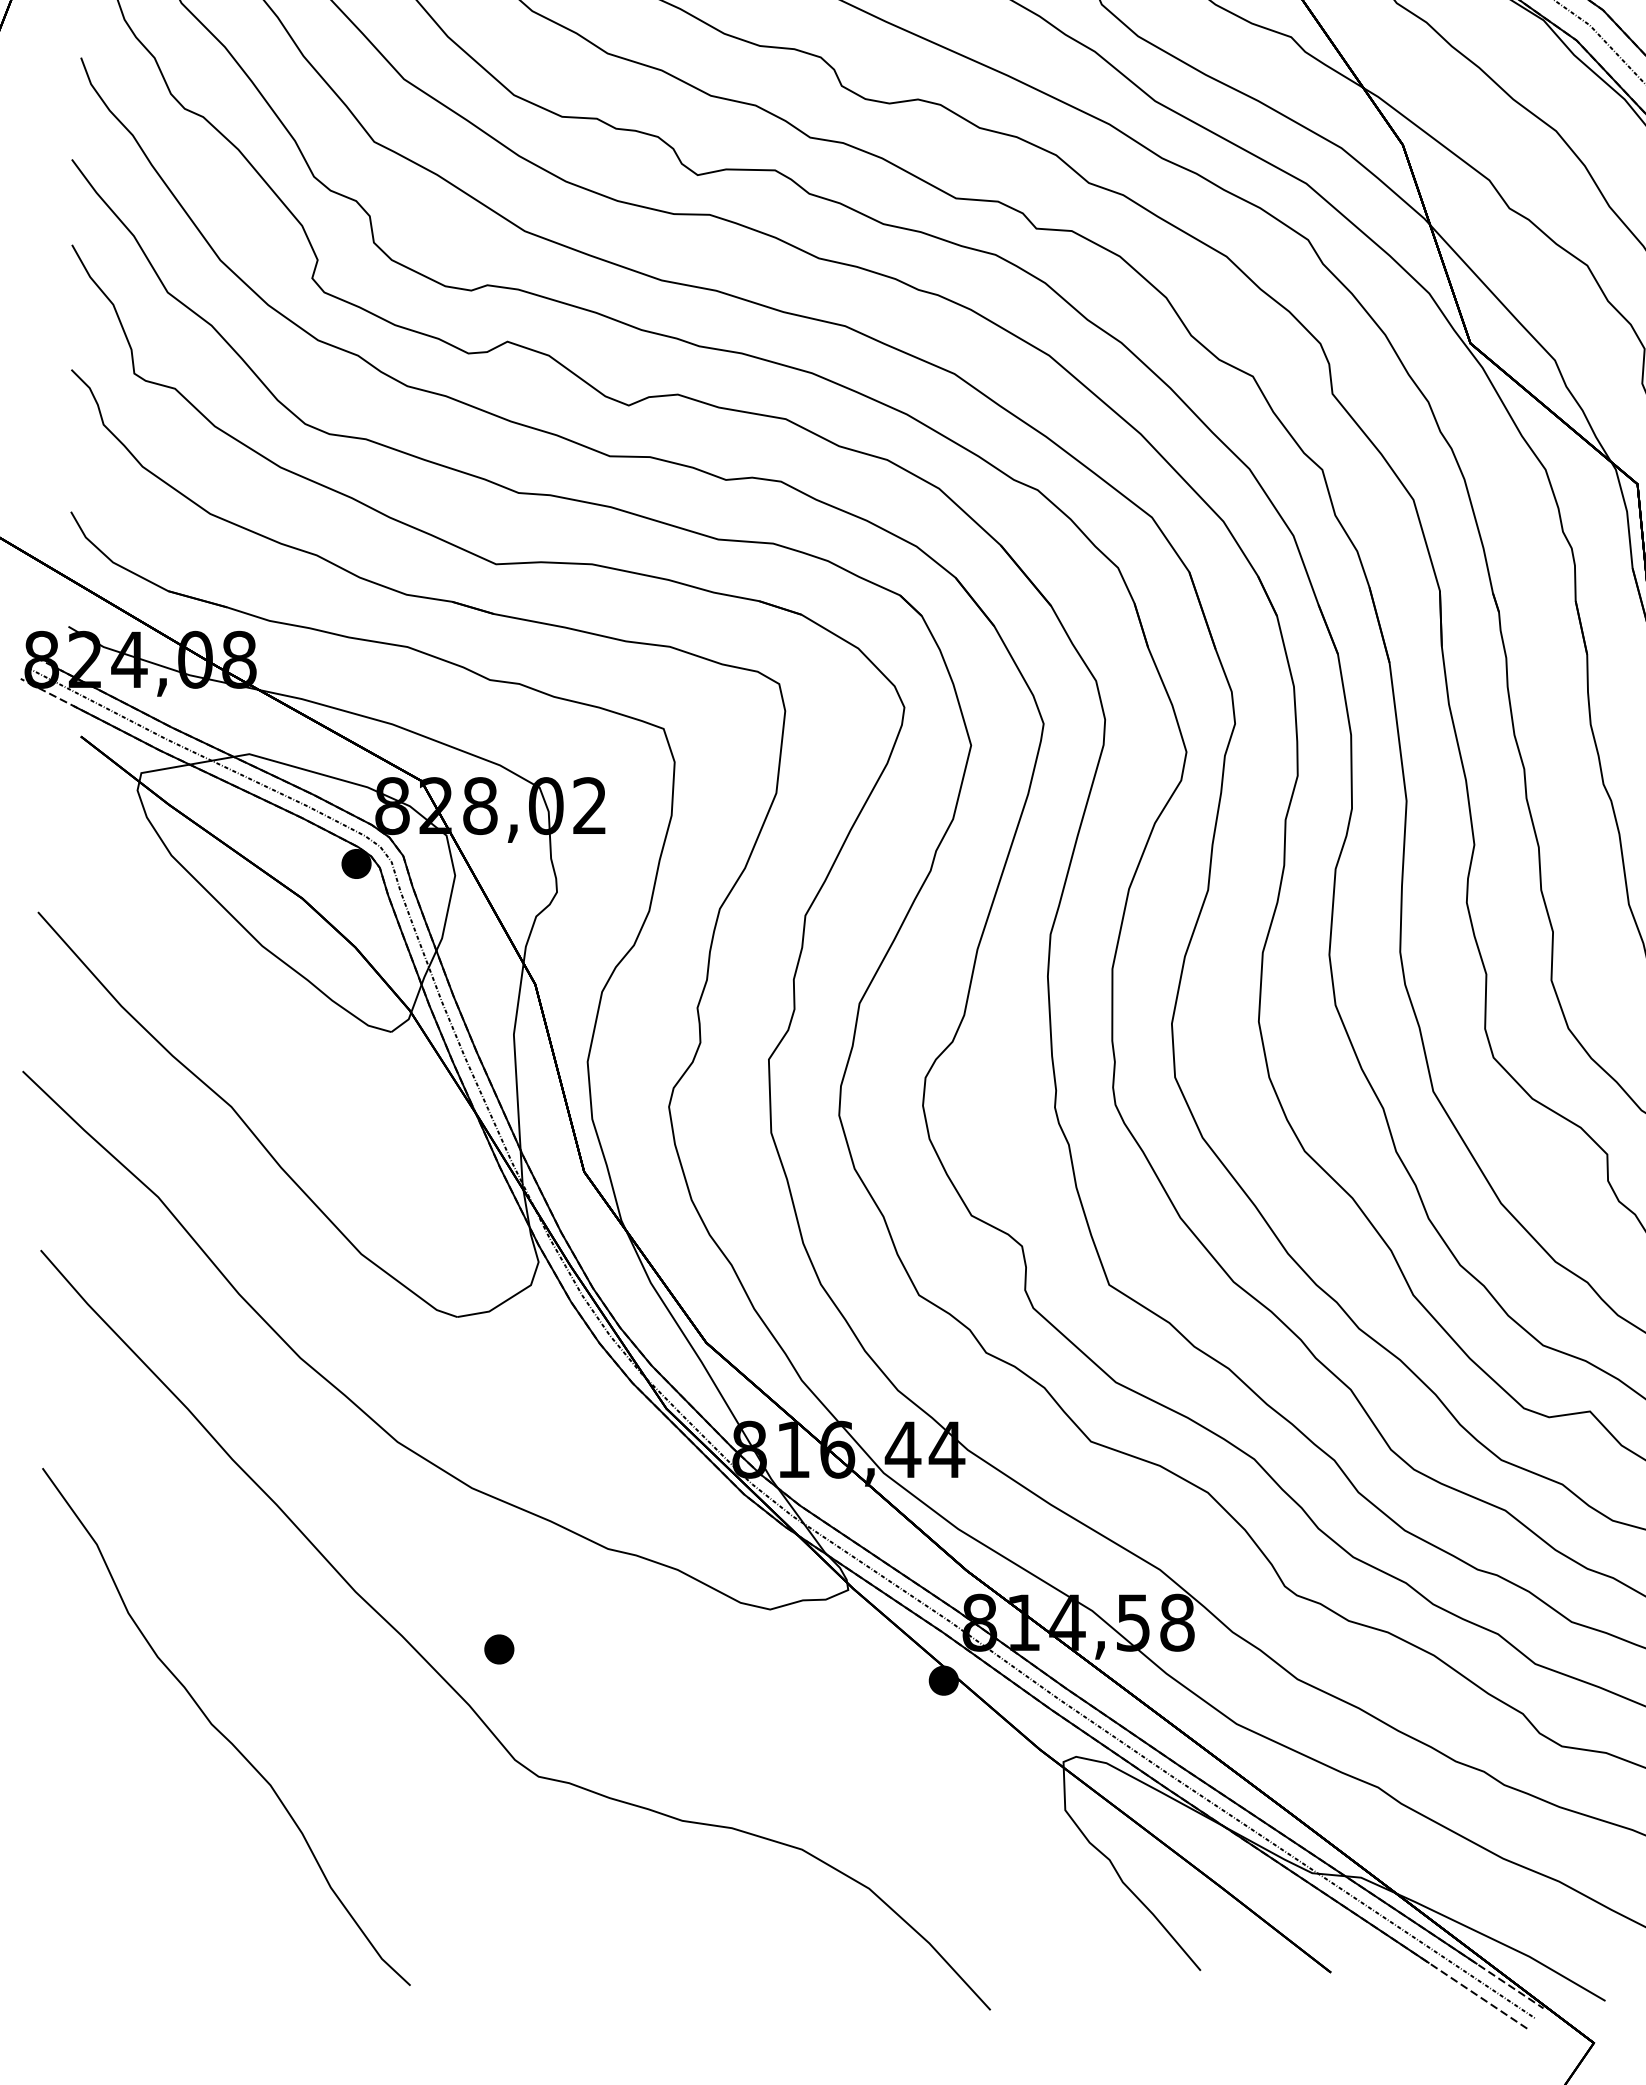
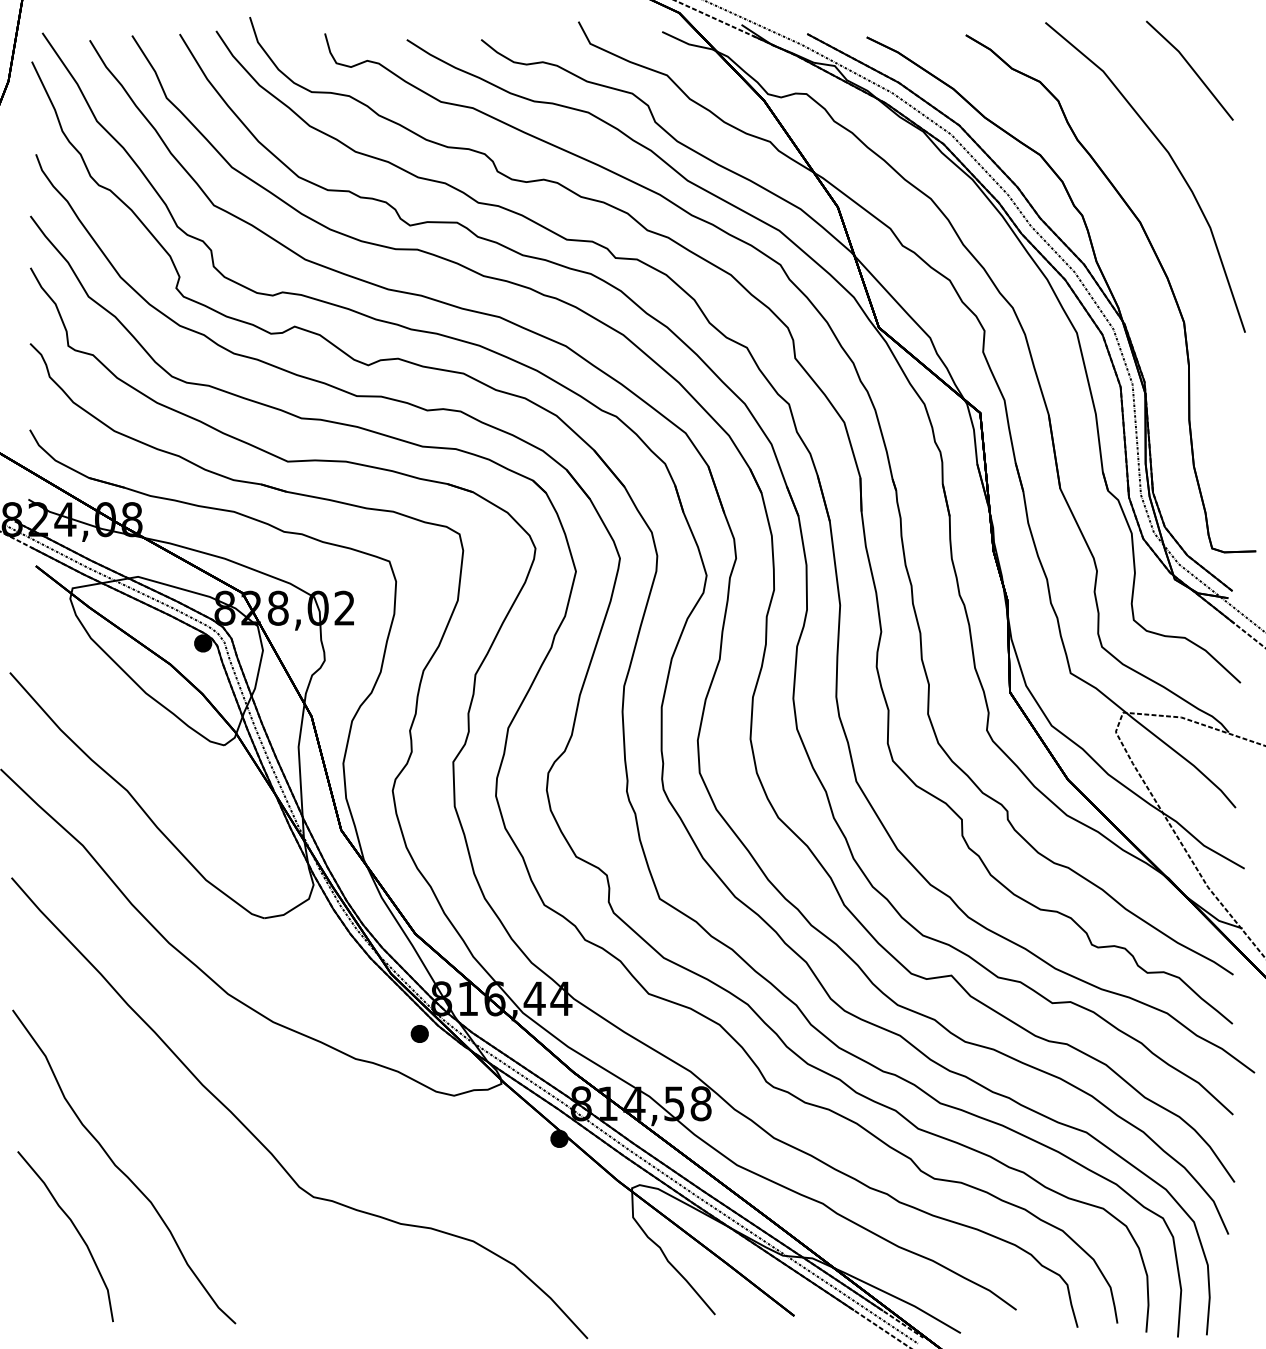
part: (498, 1648) -> (419, 1033), moved
curve: (147, 1833) -> (76, 1231), added

